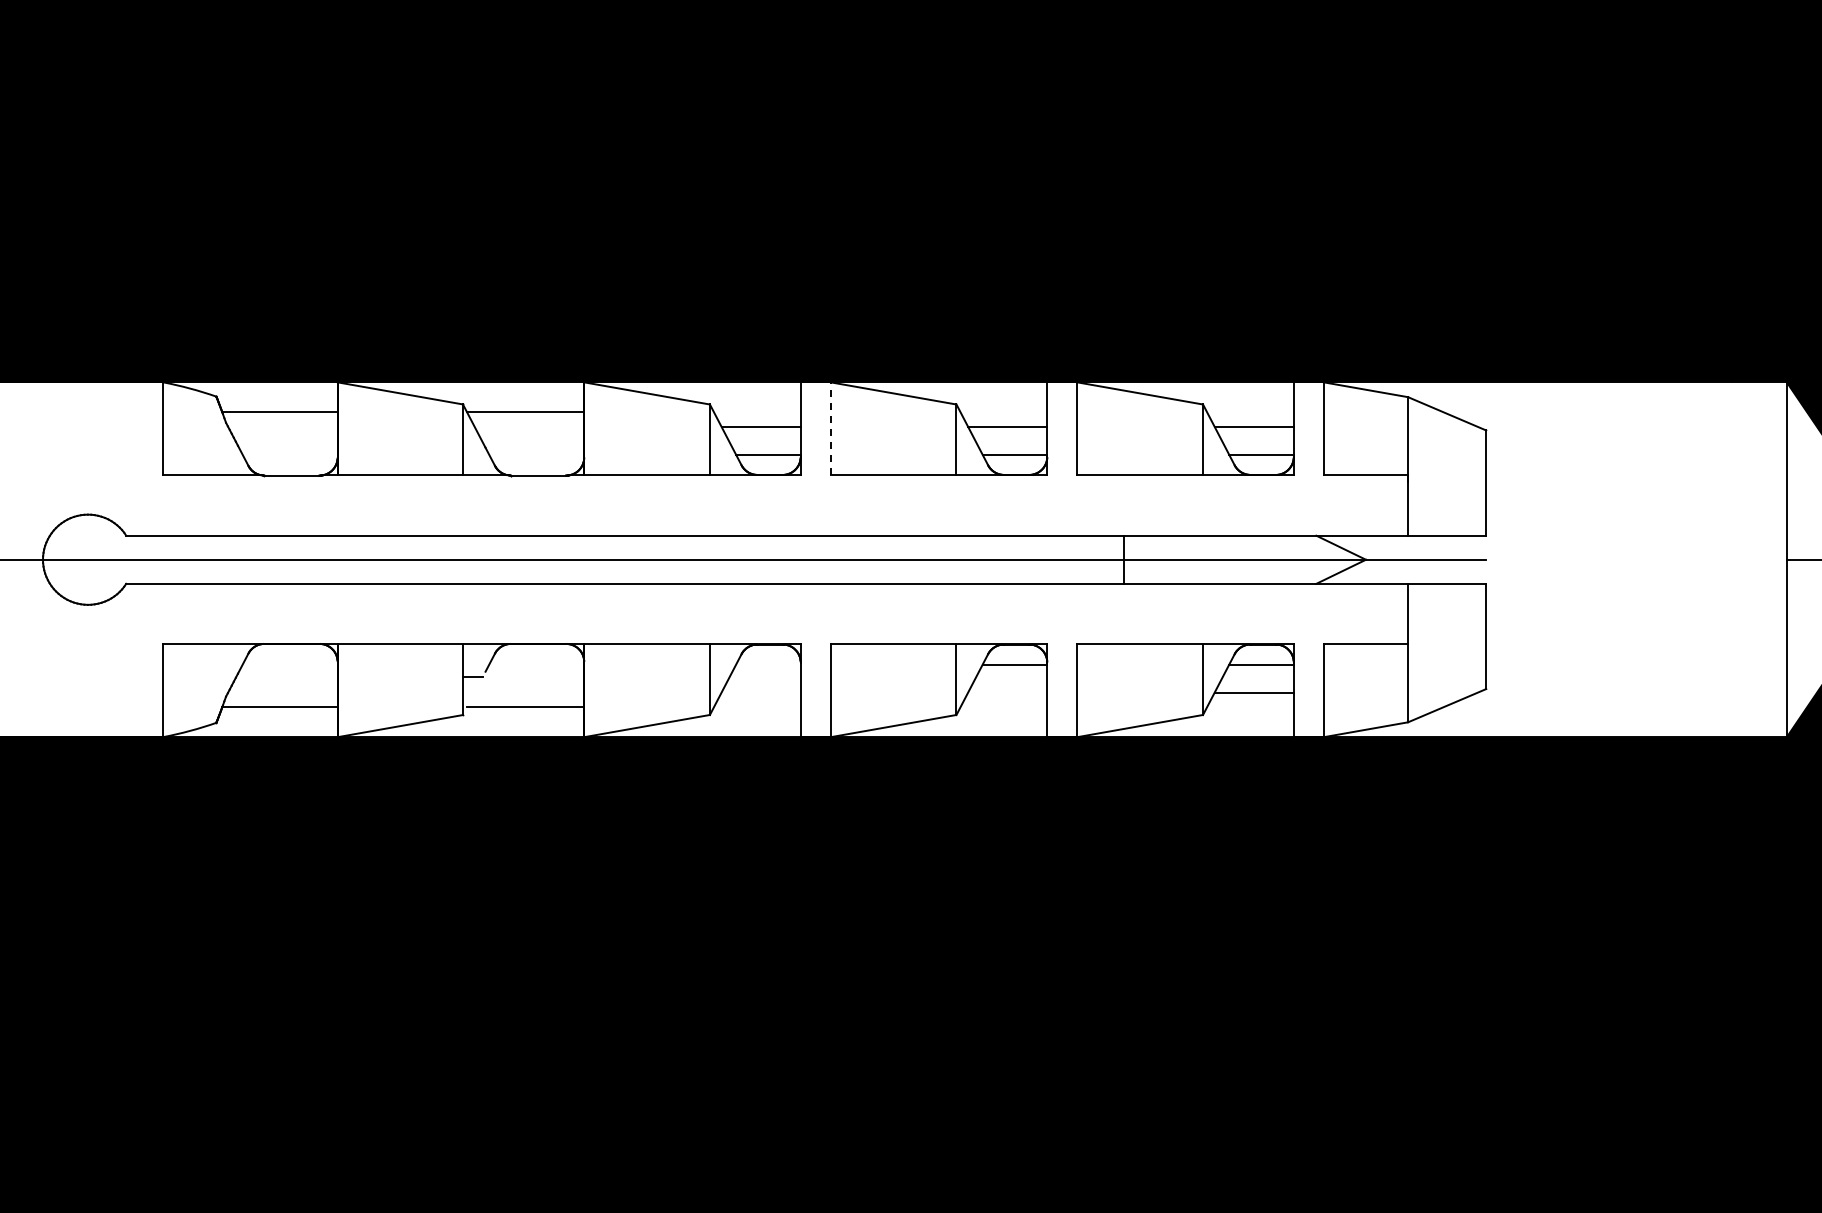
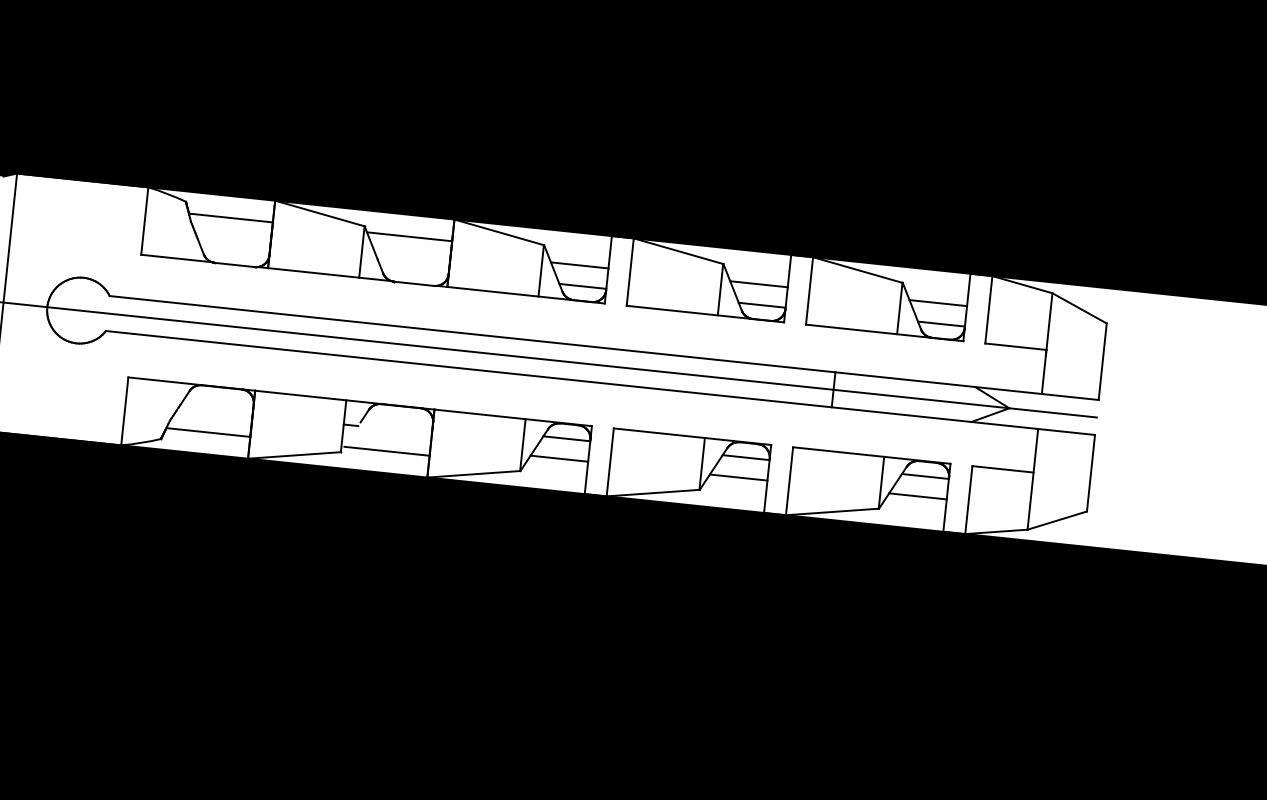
line: (830, 428) -> (630, 271), dashed -> solid
line: (768, 664) -> (566, 438), added
line: (760, 692) -> (558, 458), added
line: (1007, 692) -> (738, 477), added

